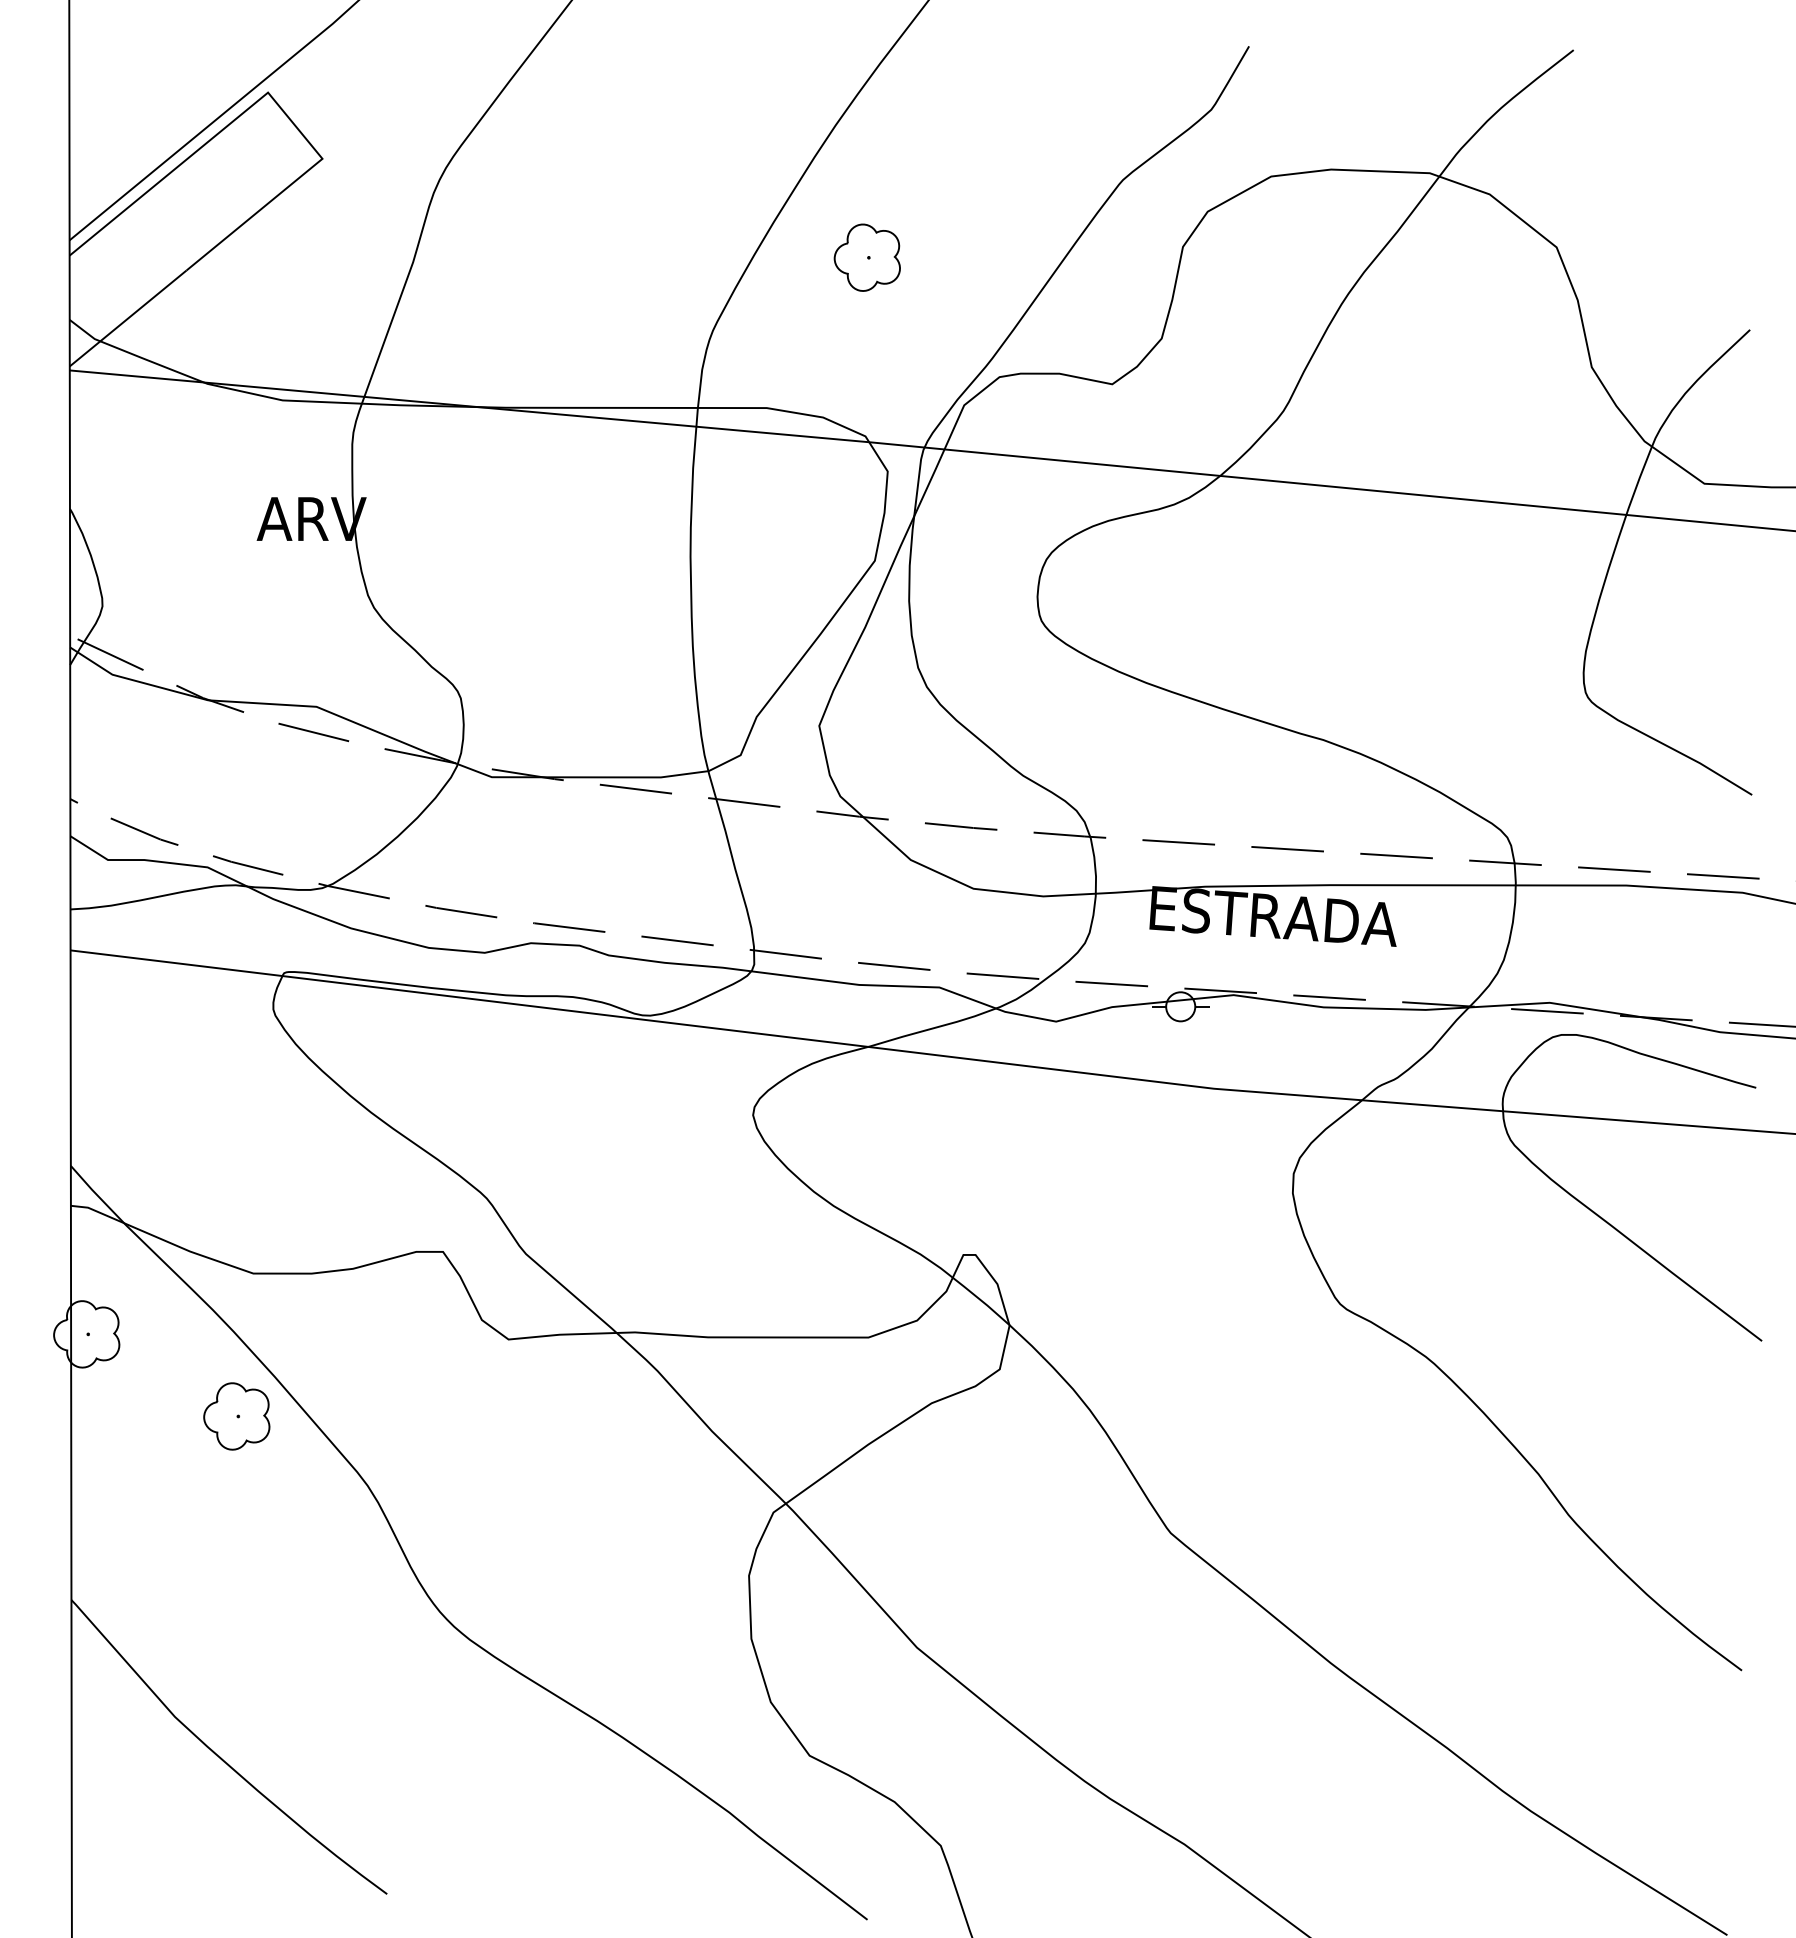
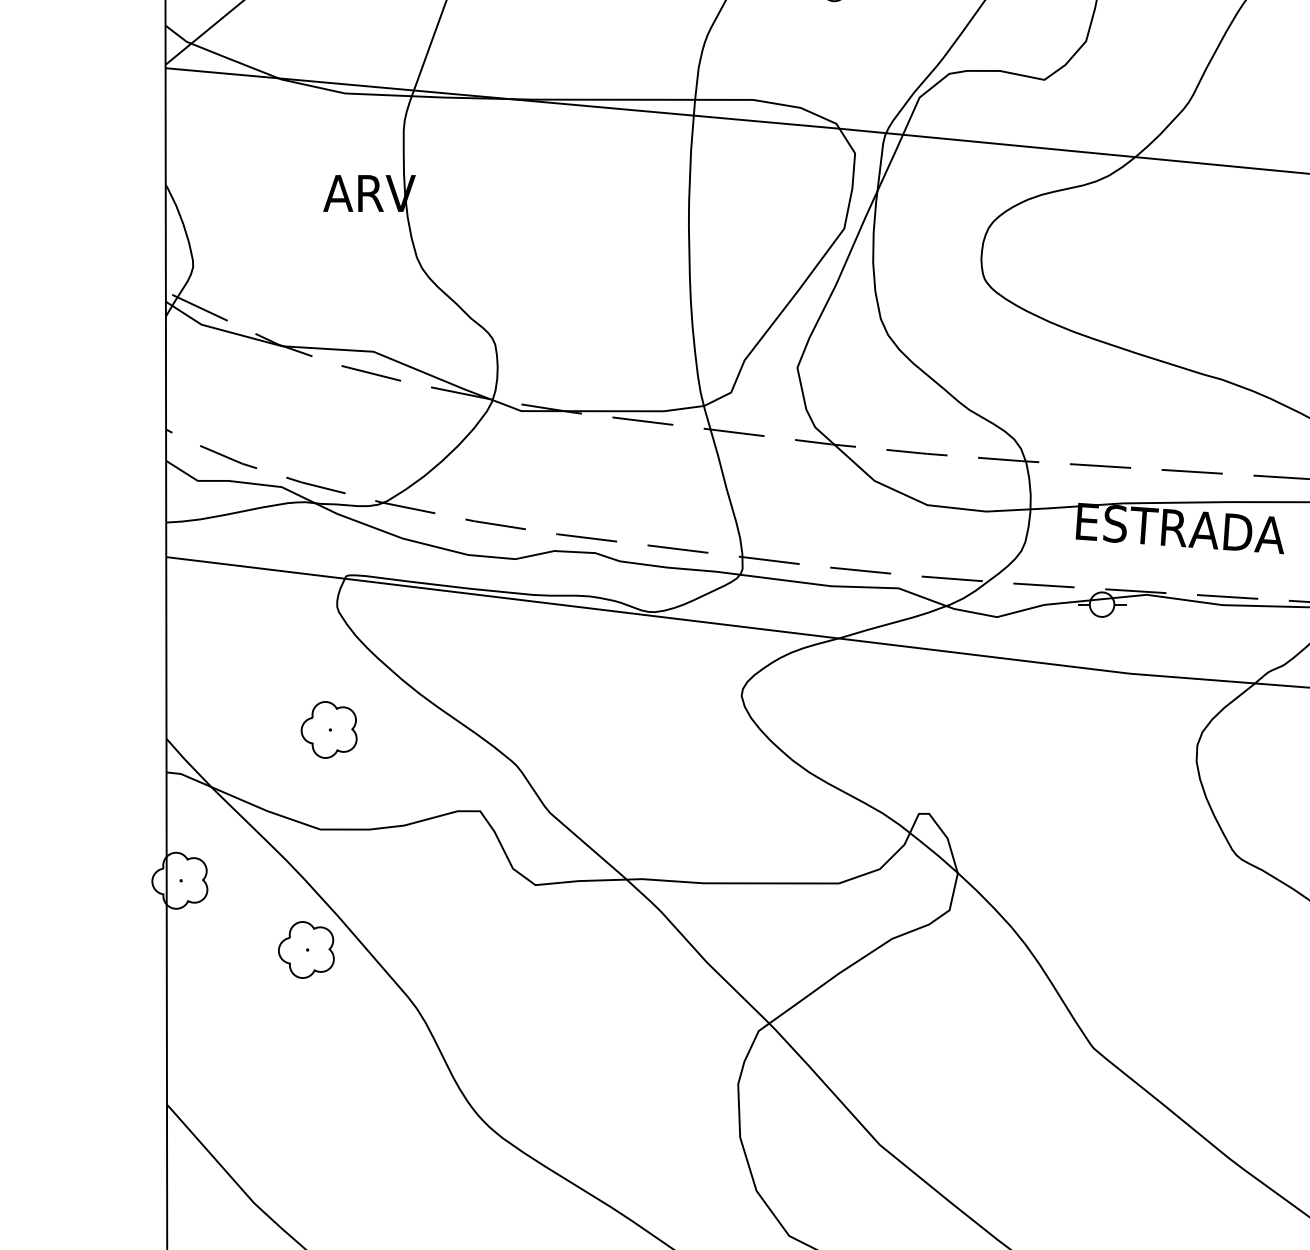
part: (263, 1155) -> (328, 730), added

